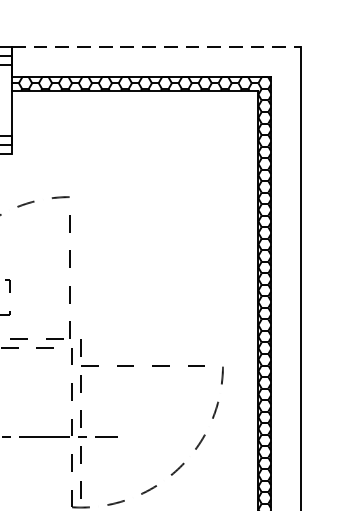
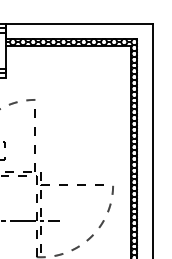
line: (156, 46) -> (79, 23), dashed -> solid

